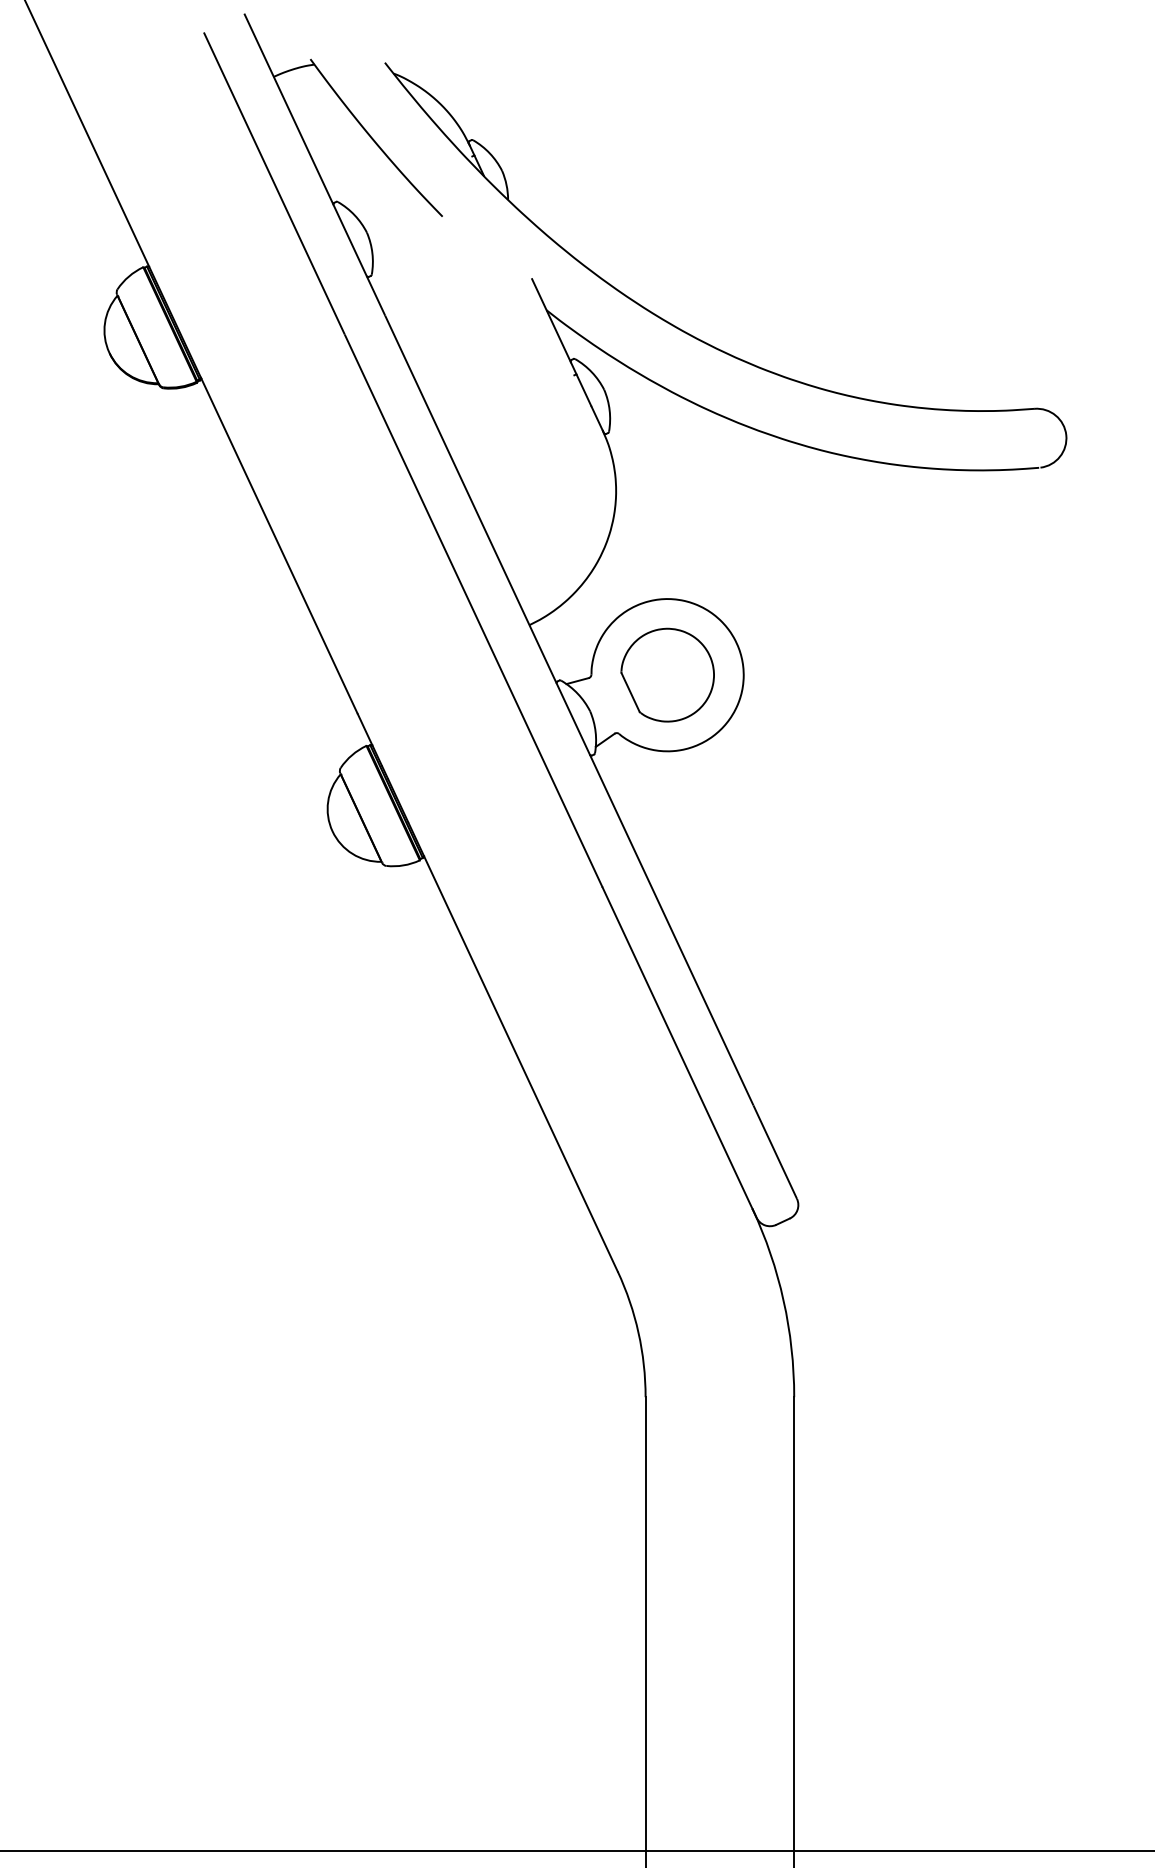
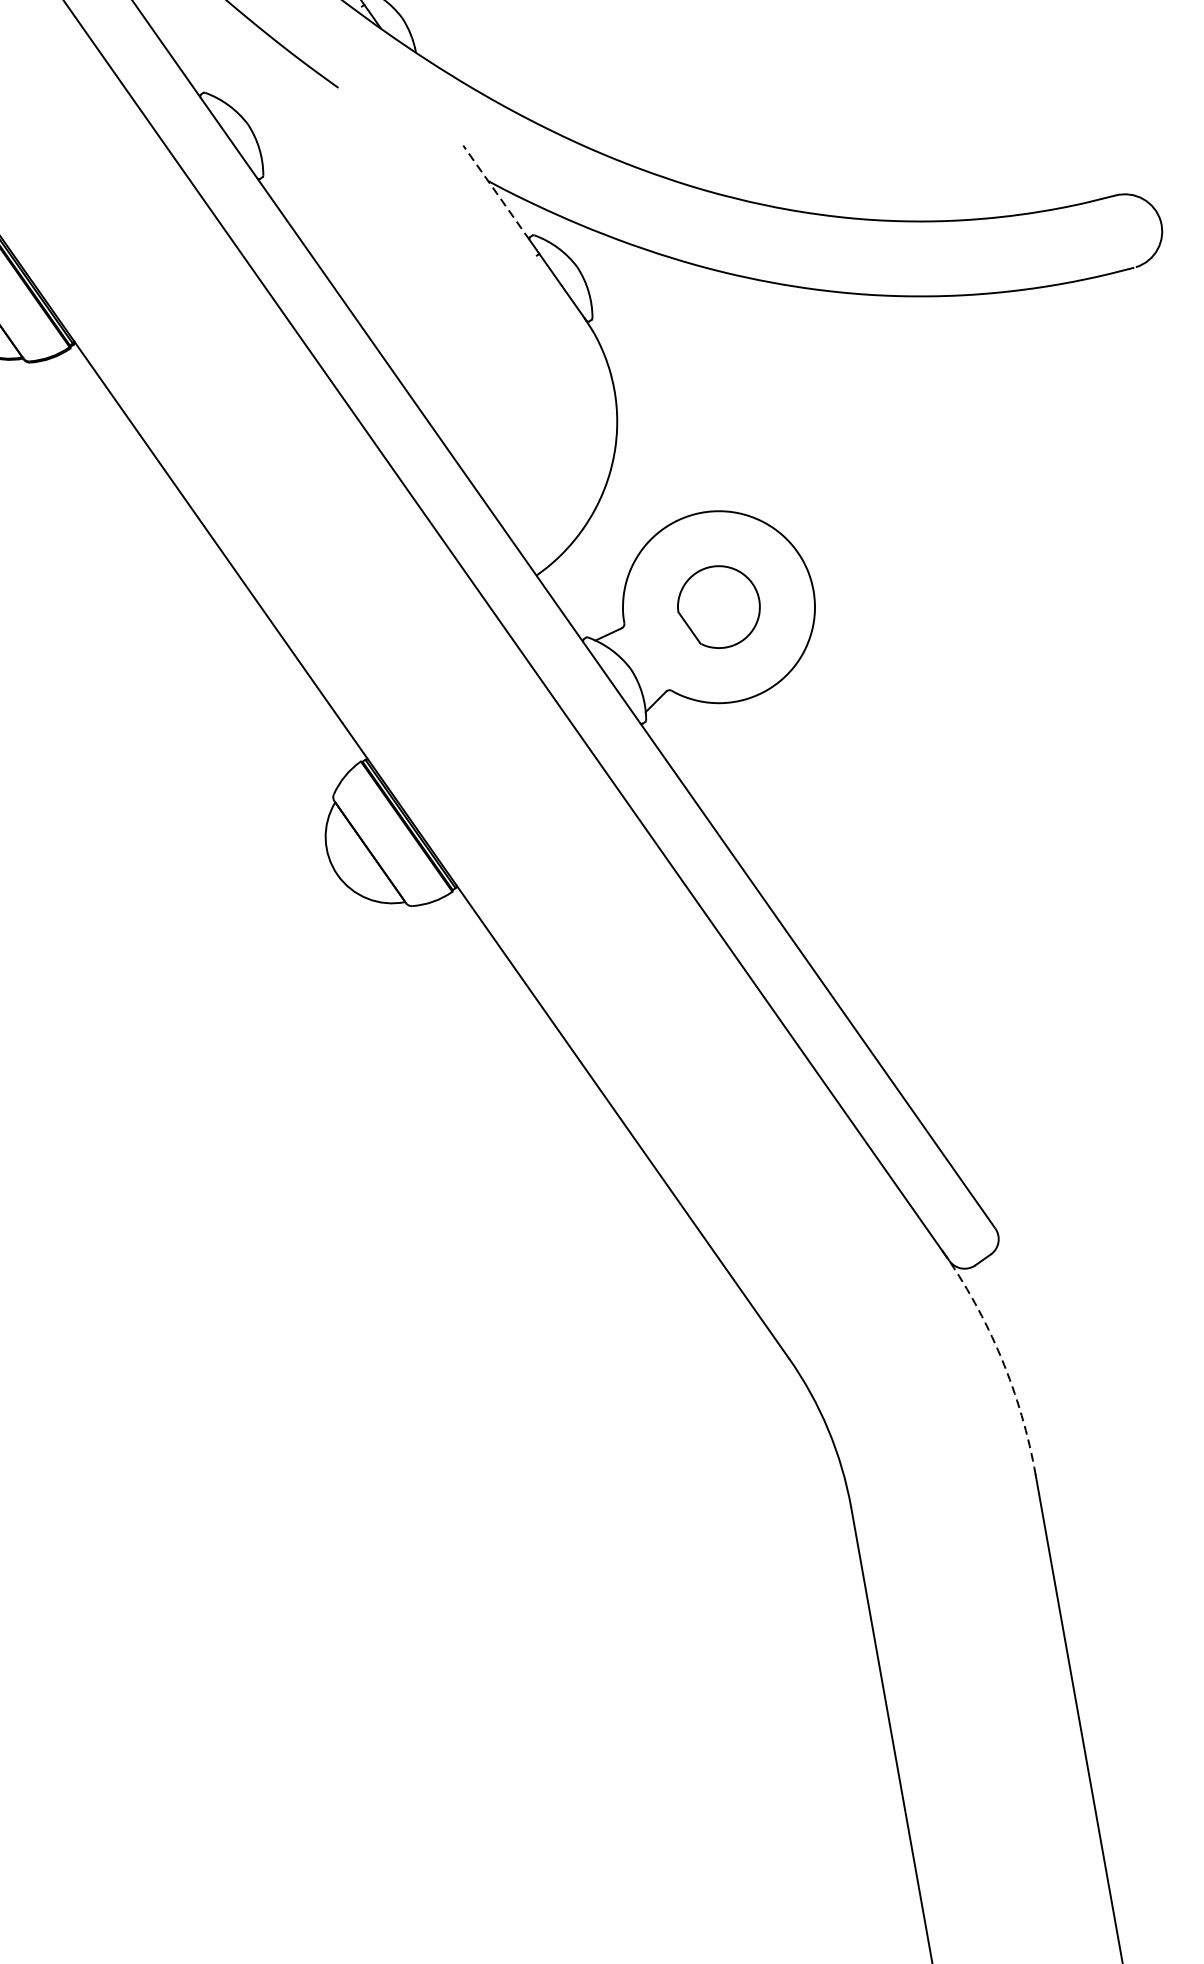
line: (551, 320) -> (496, 192), solid -> dashed
part: (667, 674) -> (718, 606), size x0.7
arc: (783, 1300) -> (1001, 1357), solid -> dashed

